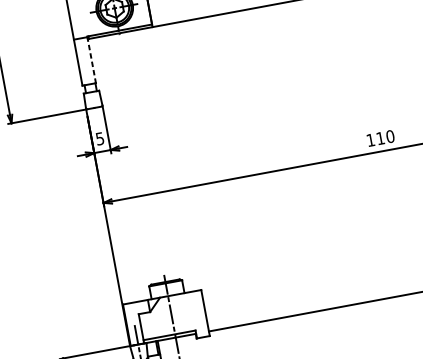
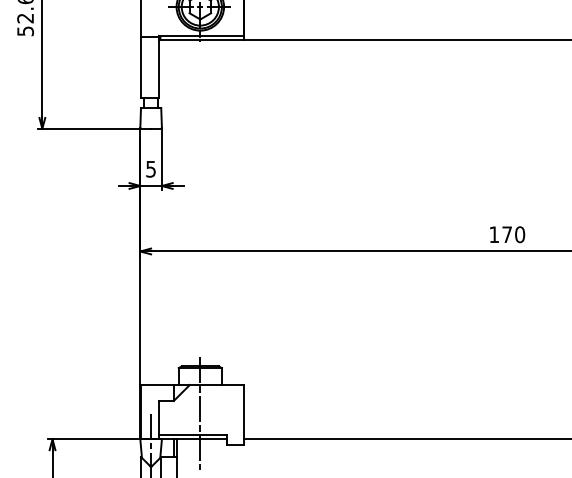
line: (91, 60) -> (158, 67), dashed -> solid
text: (380, 138) -> (506, 234), 110 -> 170

